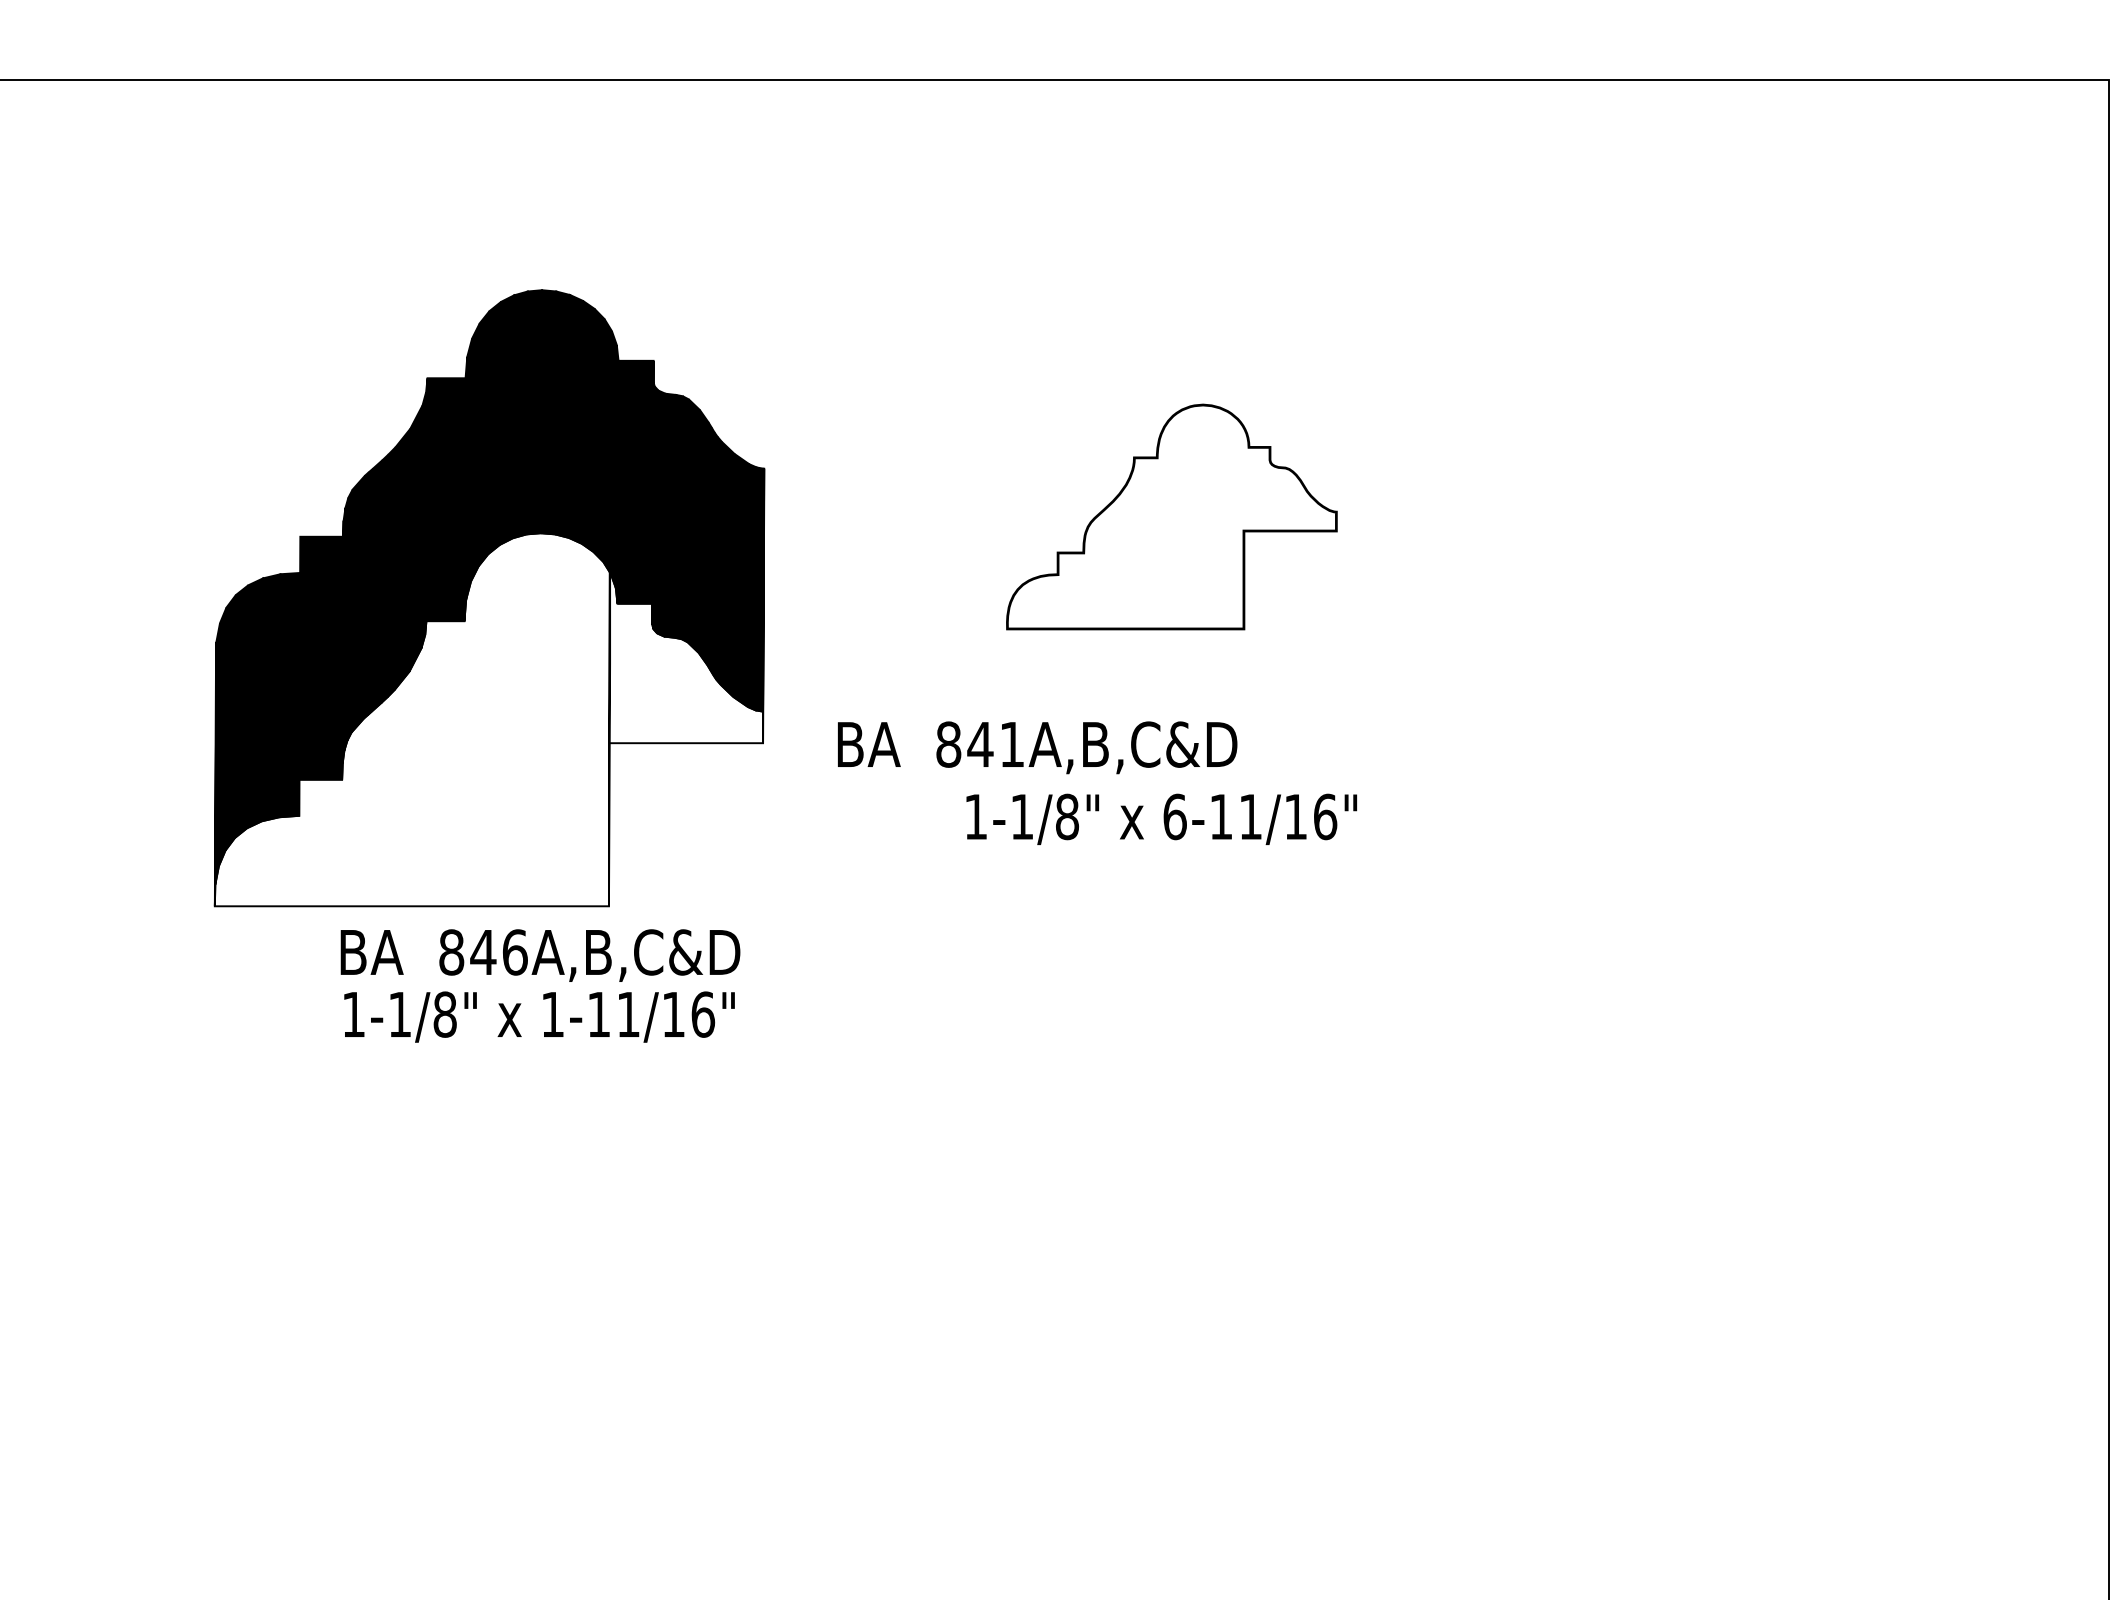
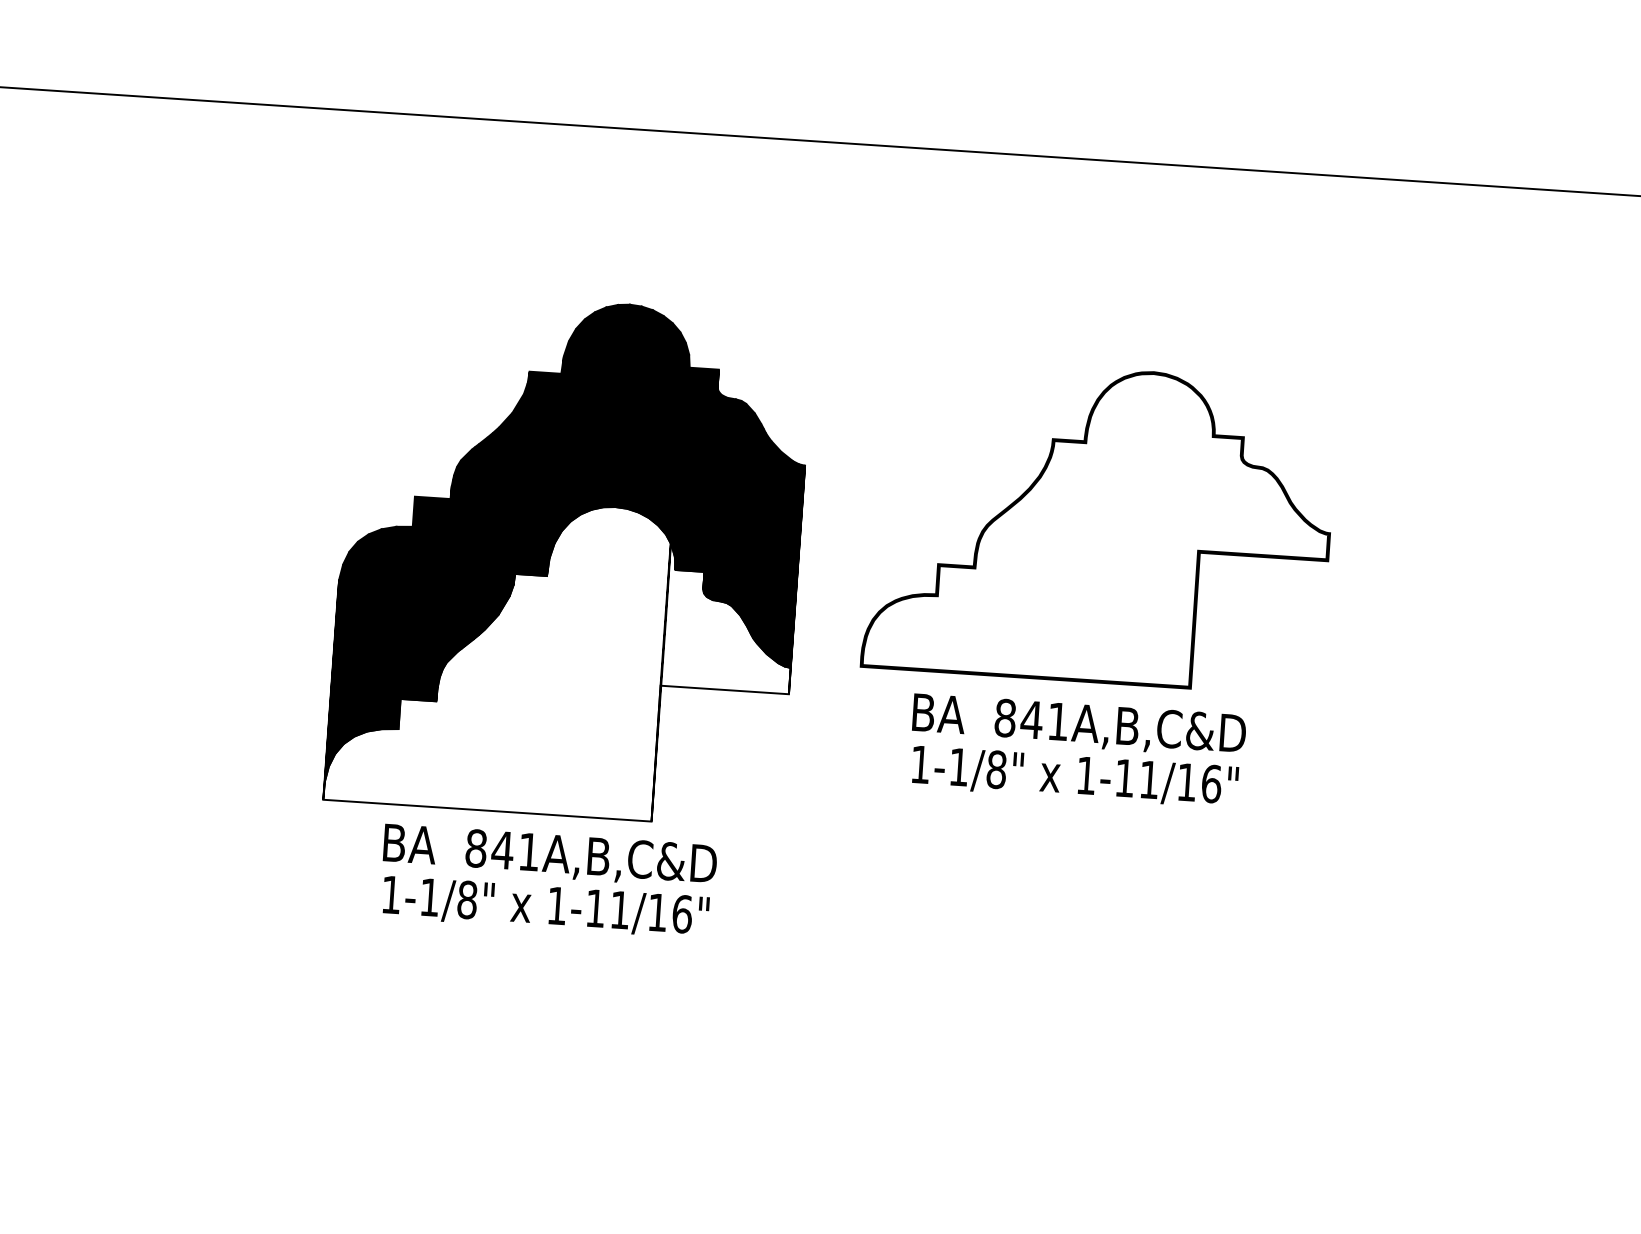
part: (1171, 516) -> (1100, 525), size x1.67
part: (489, 598) -> (569, 558), moved
text: (1037, 747) -> (1079, 725), moved
text: (1174, 816) -> (1085, 775), 6-11/16" -> 1-11/16"
text: (515, 952) -> (529, 852), 846A,B,C&D -> 841A,B,C&D

